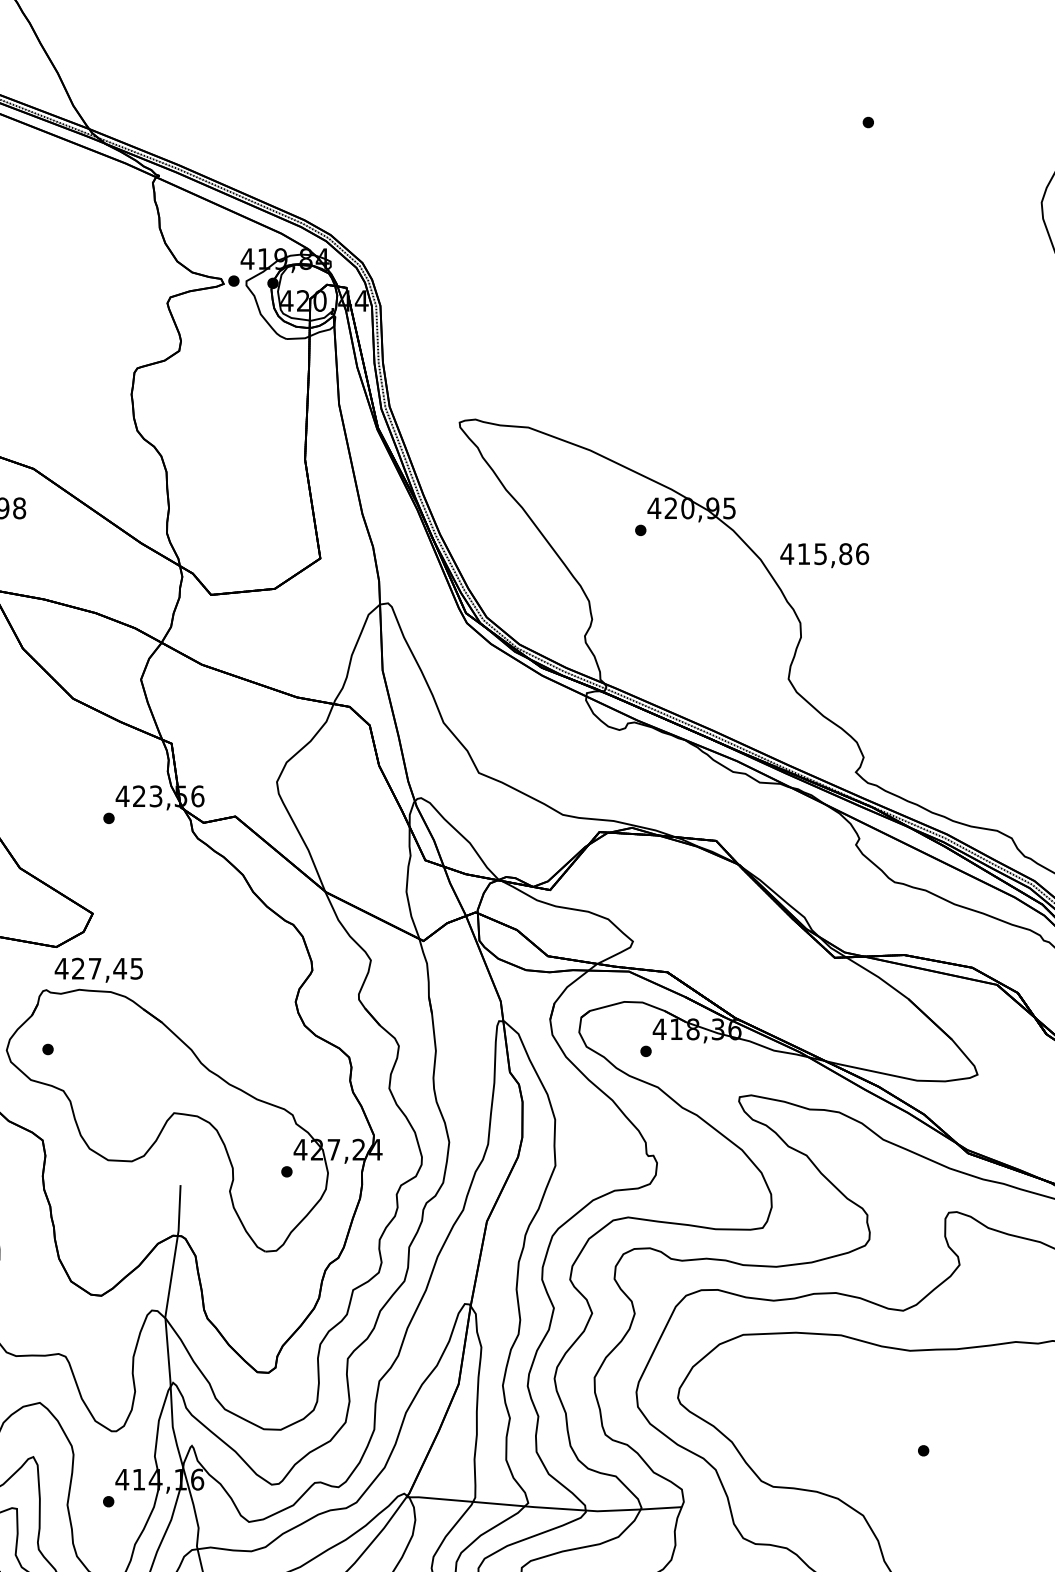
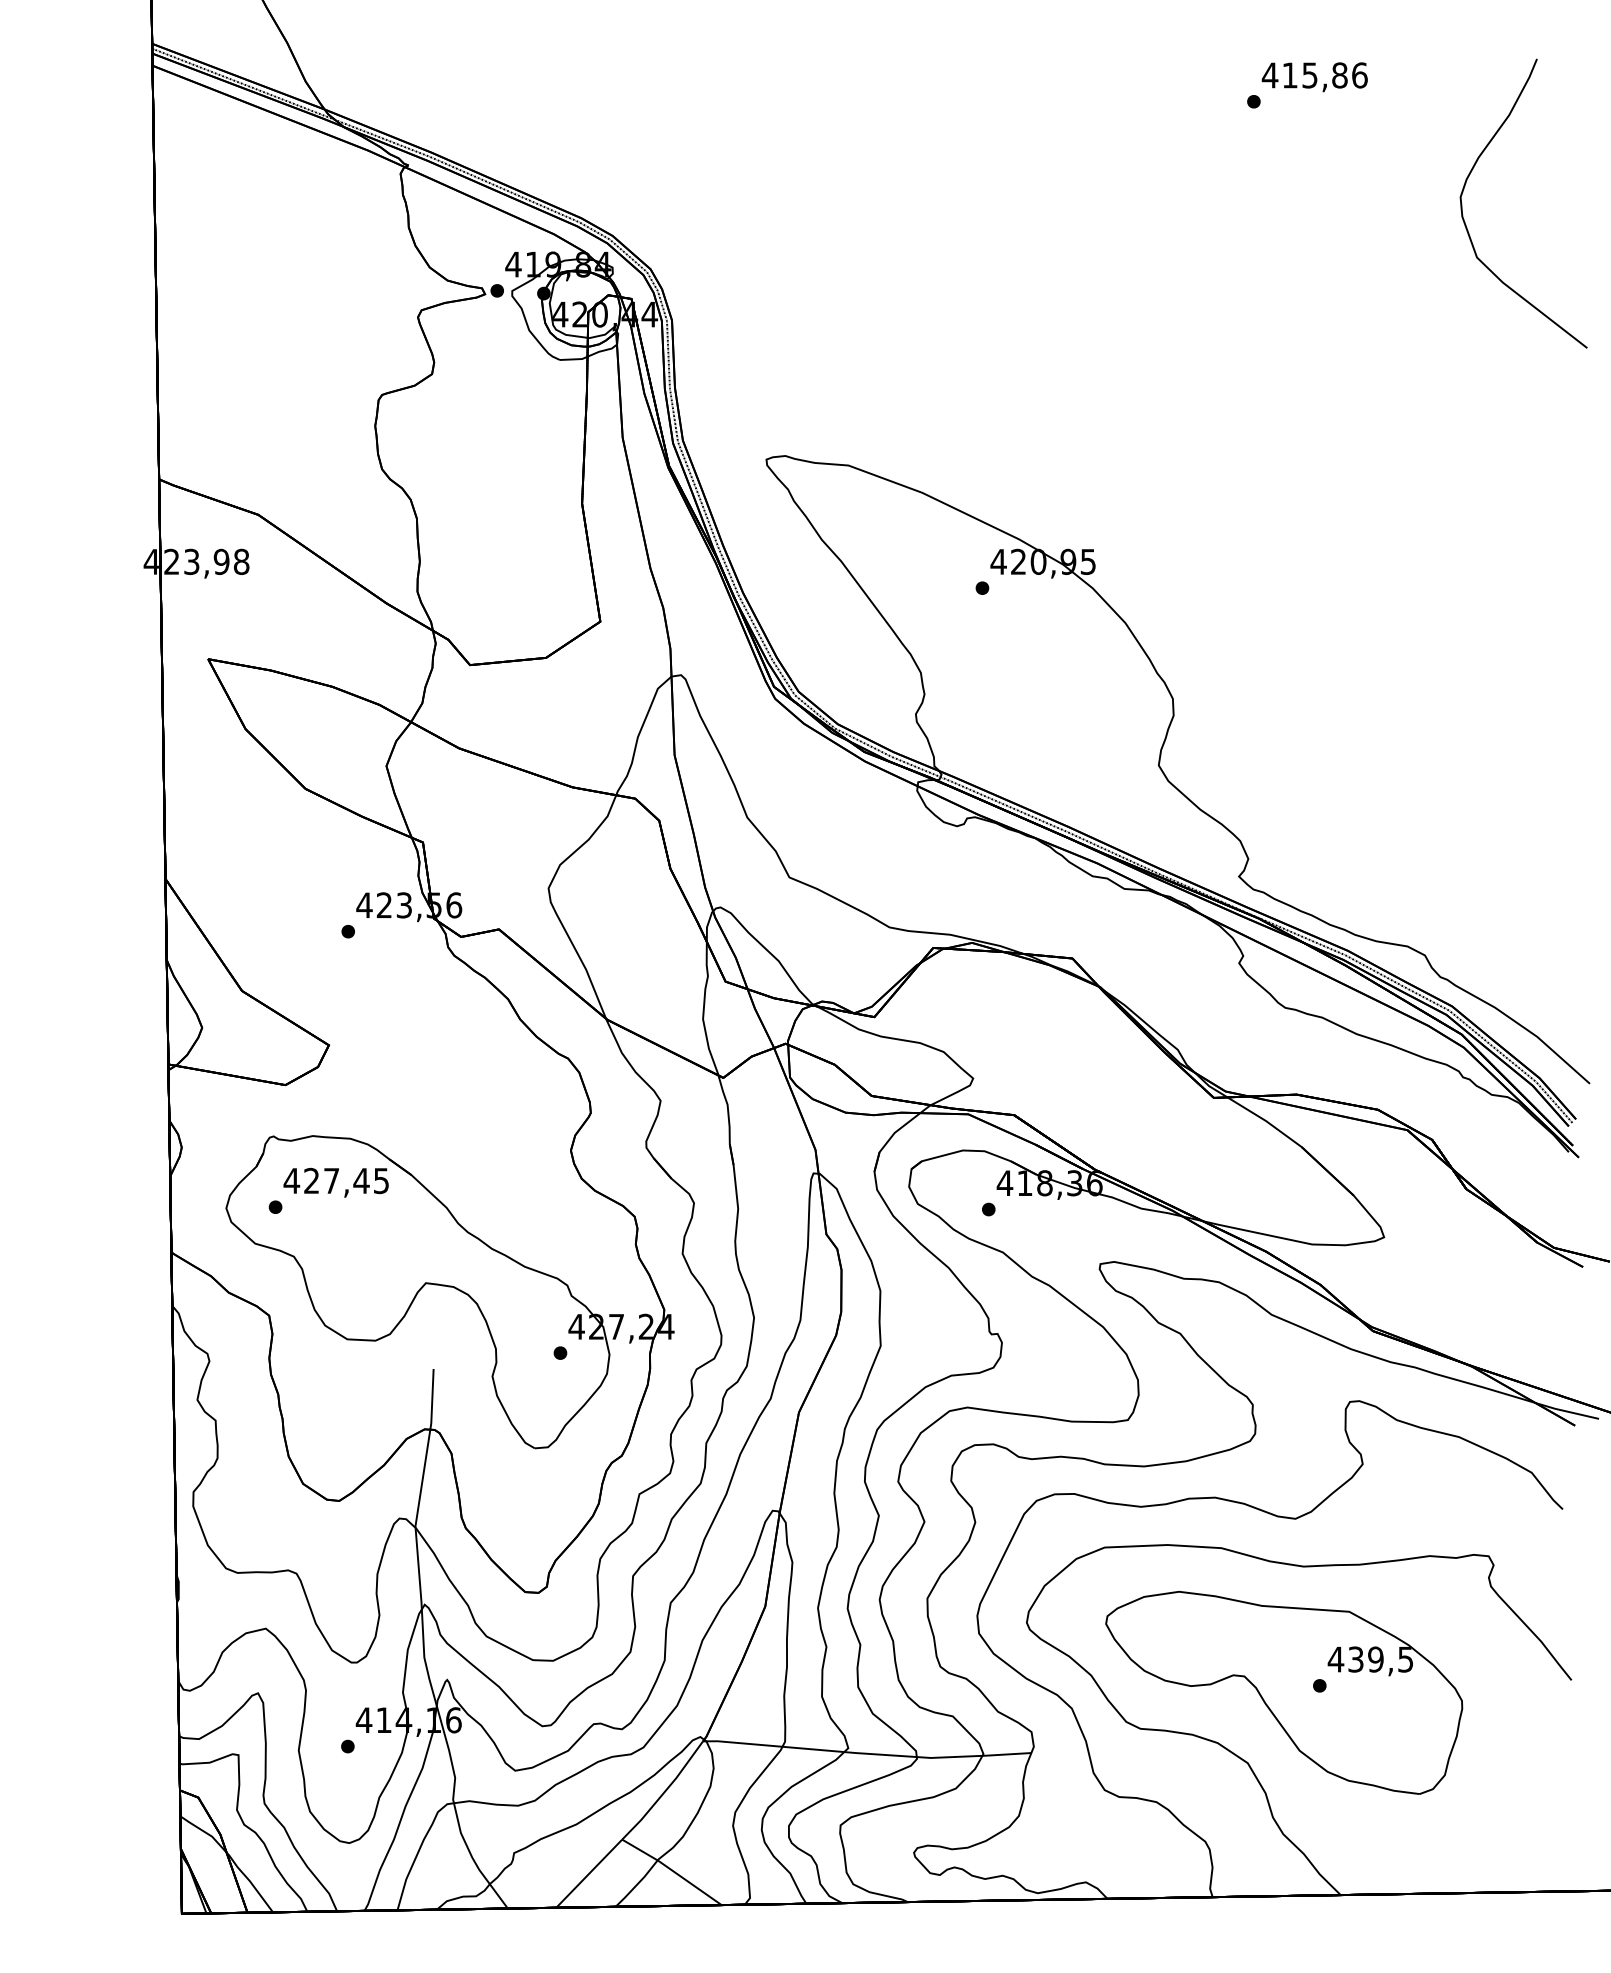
text: (824, 555) -> (1314, 77), moved
text: (98, 970) -> (335, 1182), moved
part: (894, 1456) -> (1284, 1692), added

